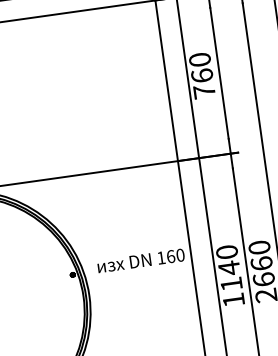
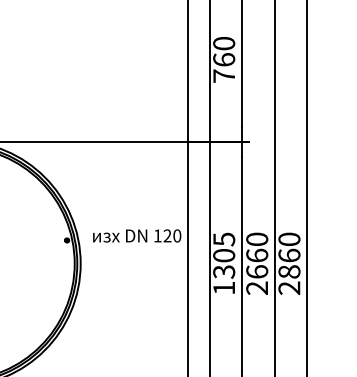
text: (170, 256) -> (167, 235), 160 -> 120
text: (229, 267) -> (224, 255), 1140 -> 1305

